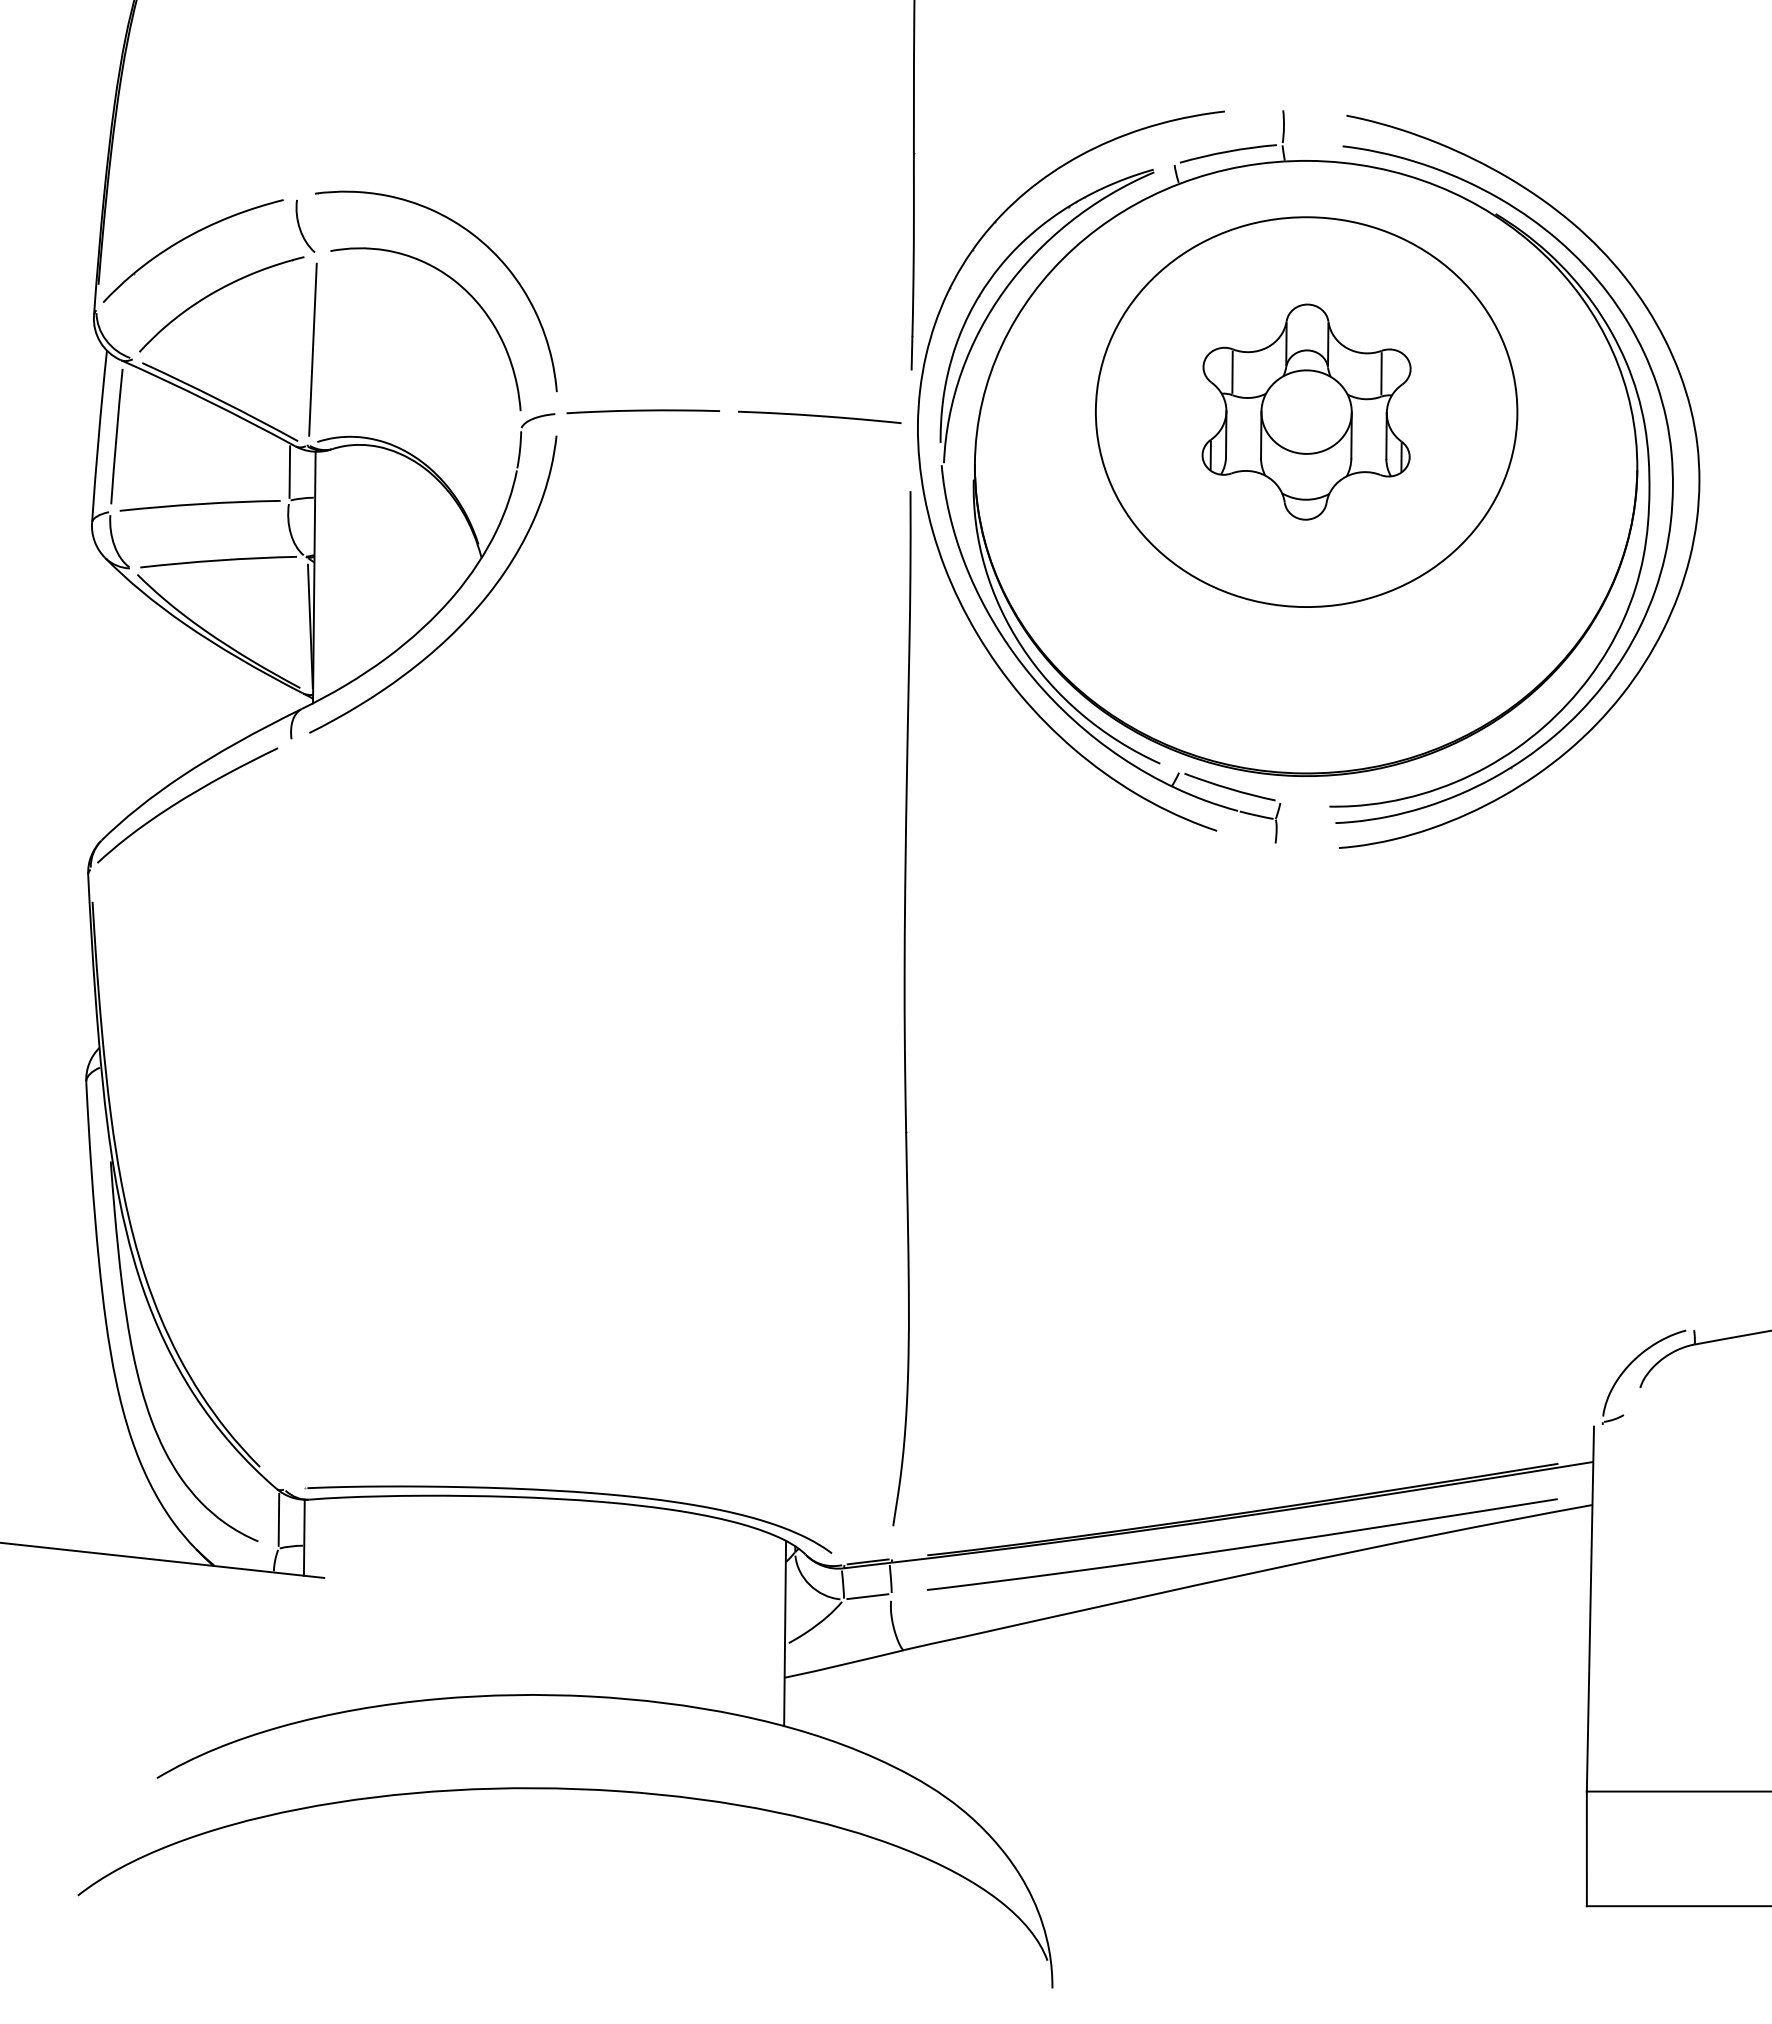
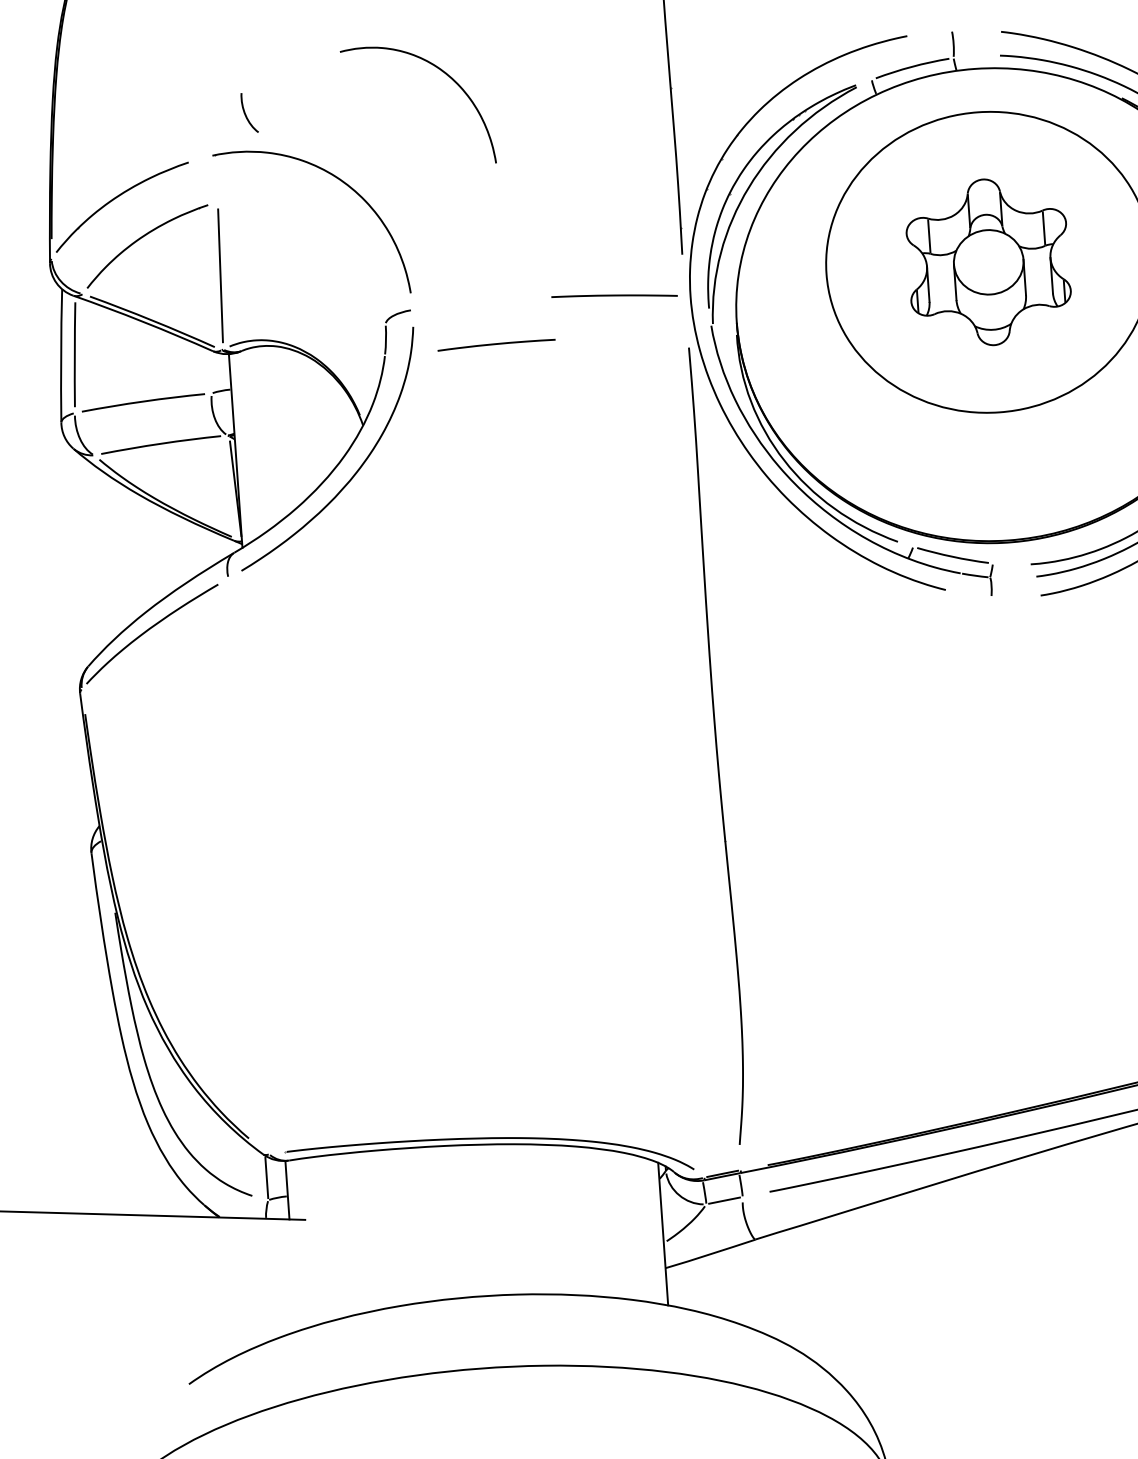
curve: (300, 226) -> (245, 113), moved
curve: (459, 286) -> (441, 71), moved
curve: (642, 411) -> (495, 344), moved
line: (289, 471) -> (210, 370), removed

